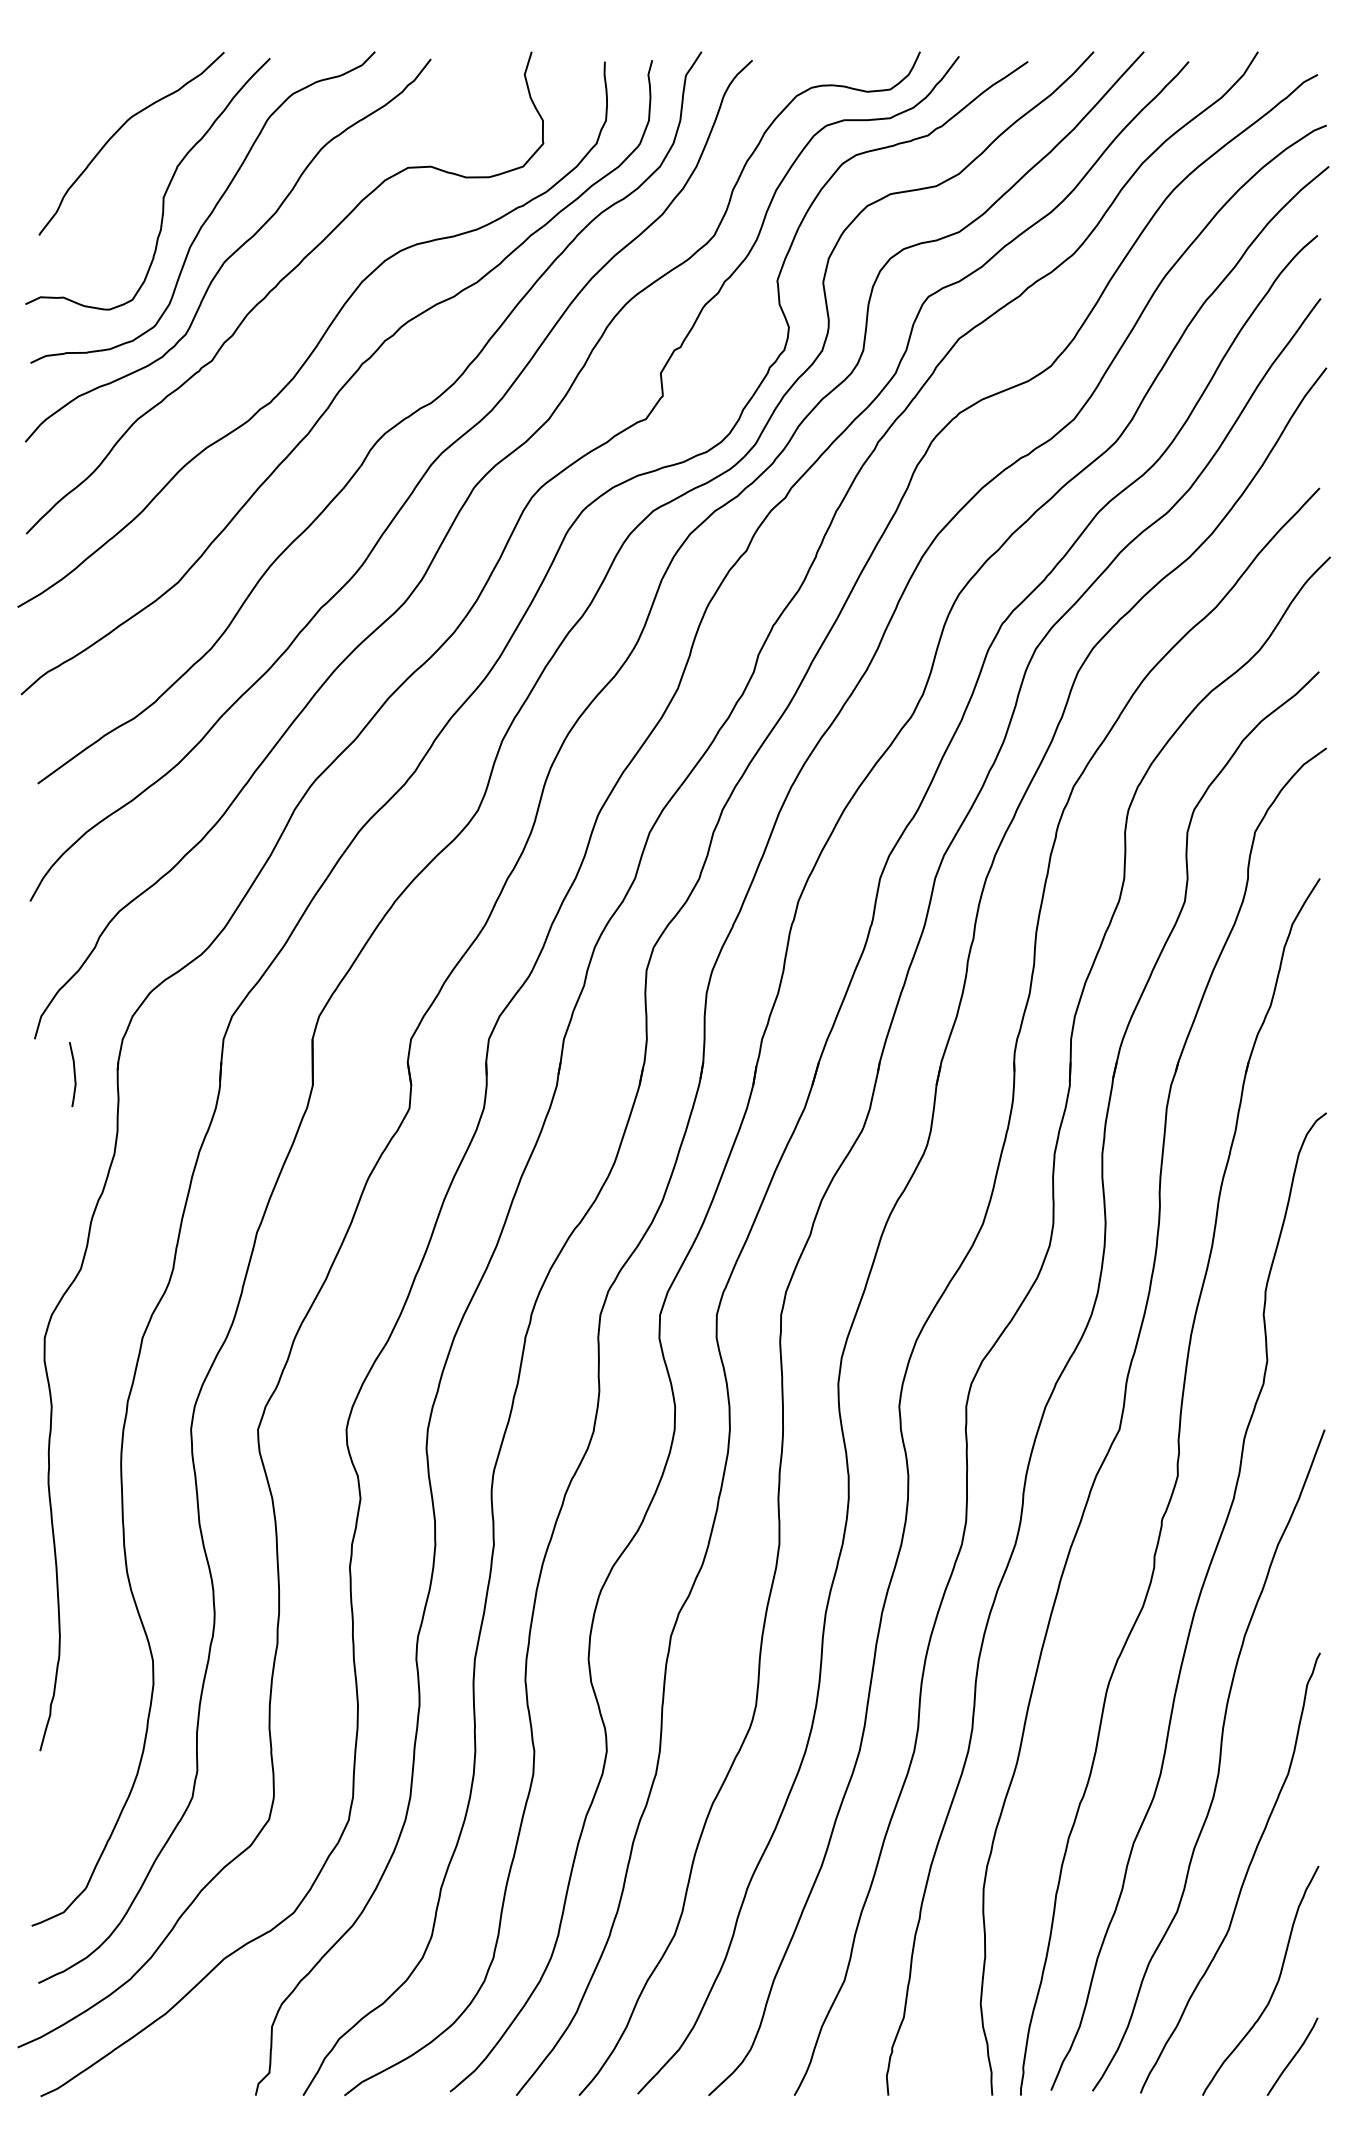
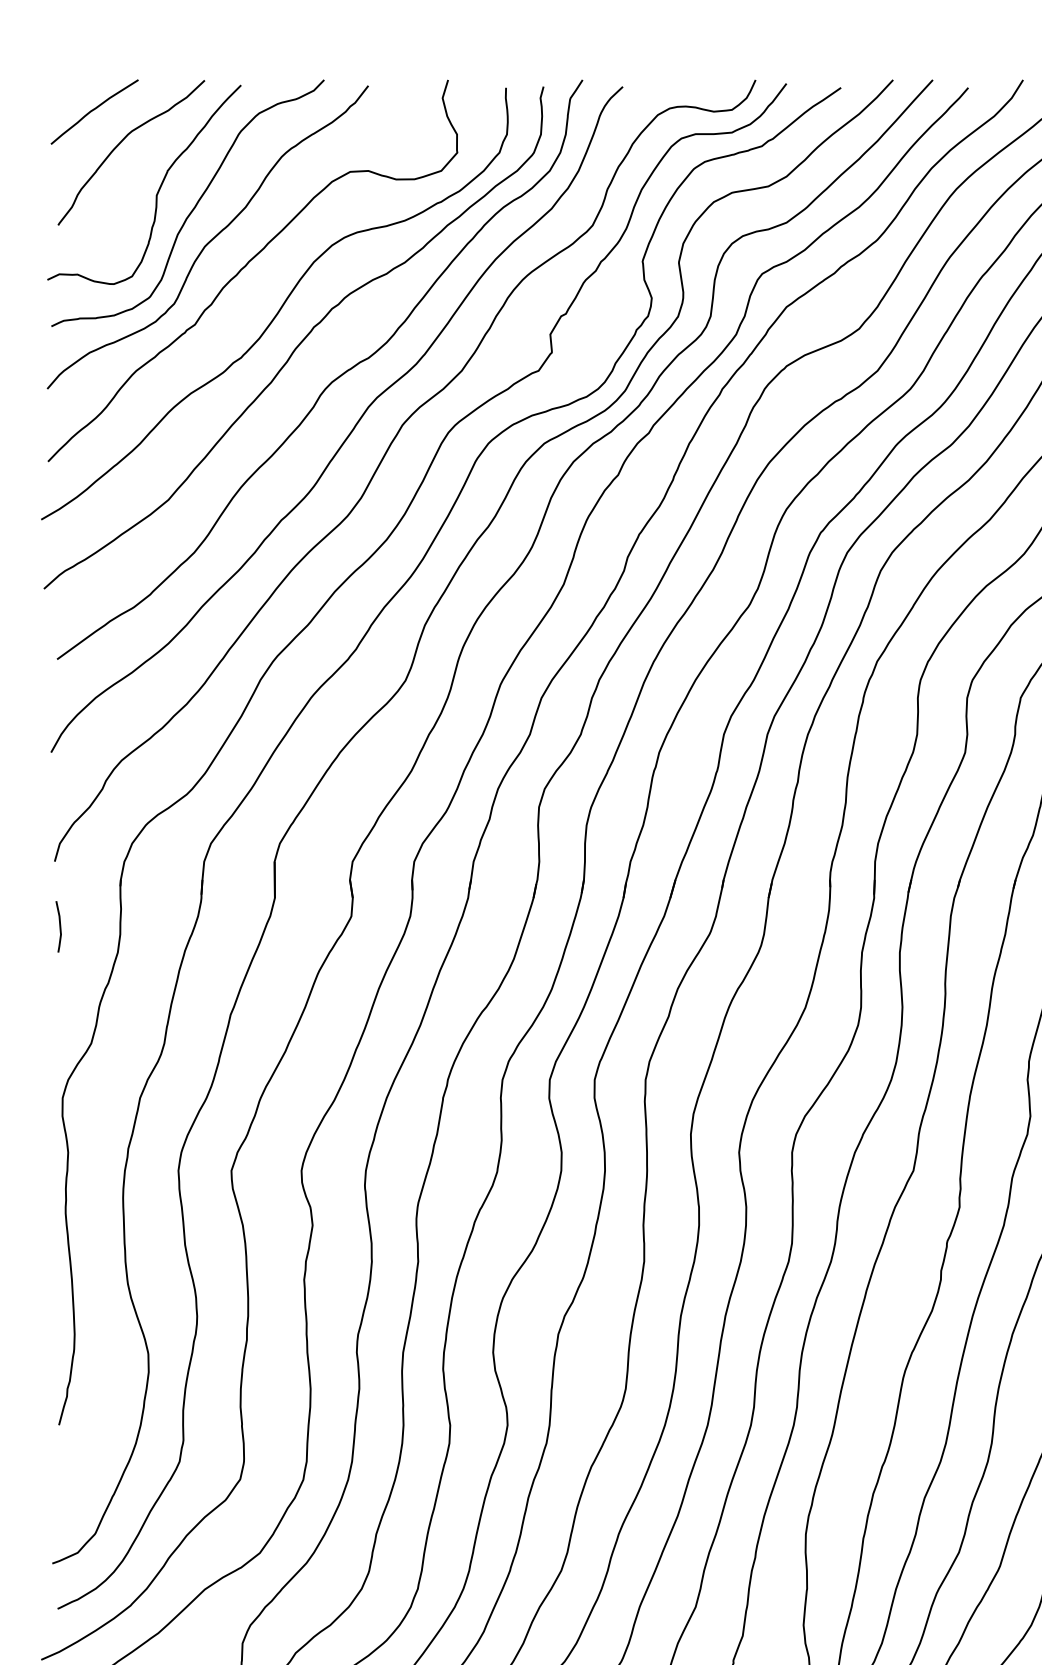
curve: (83, 90) -> (93, 110), added
curve: (73, 1074) -> (59, 926), moved

